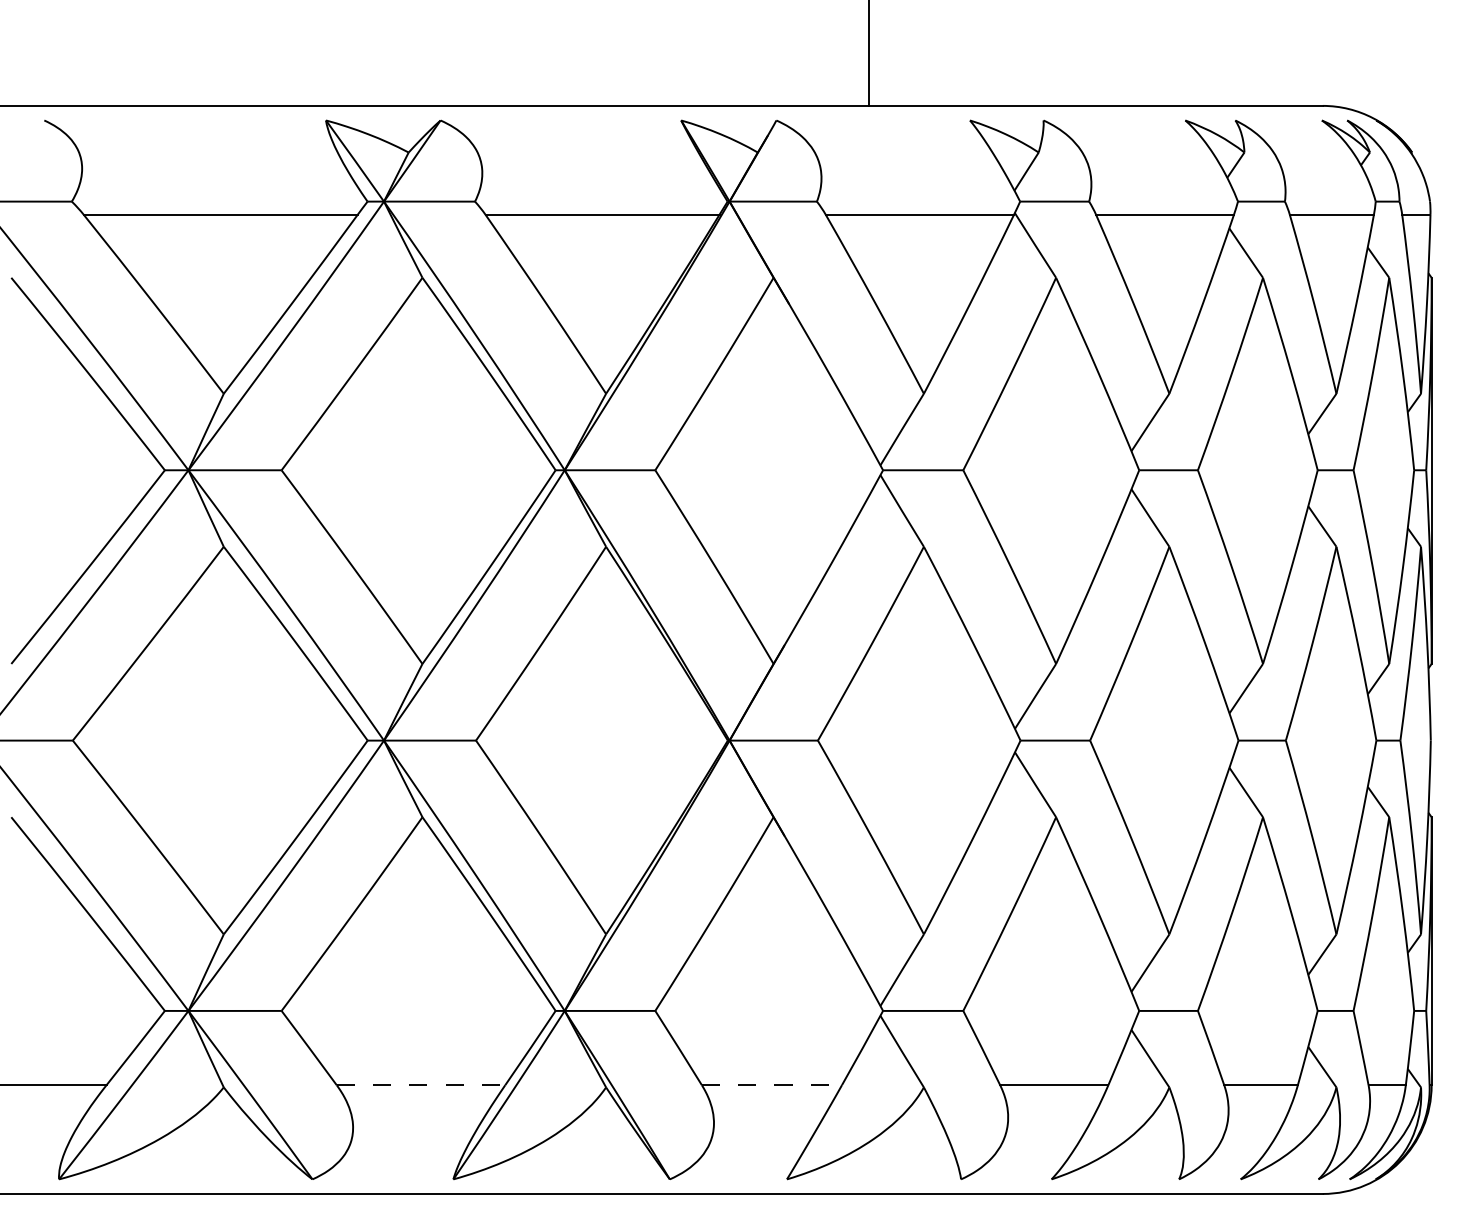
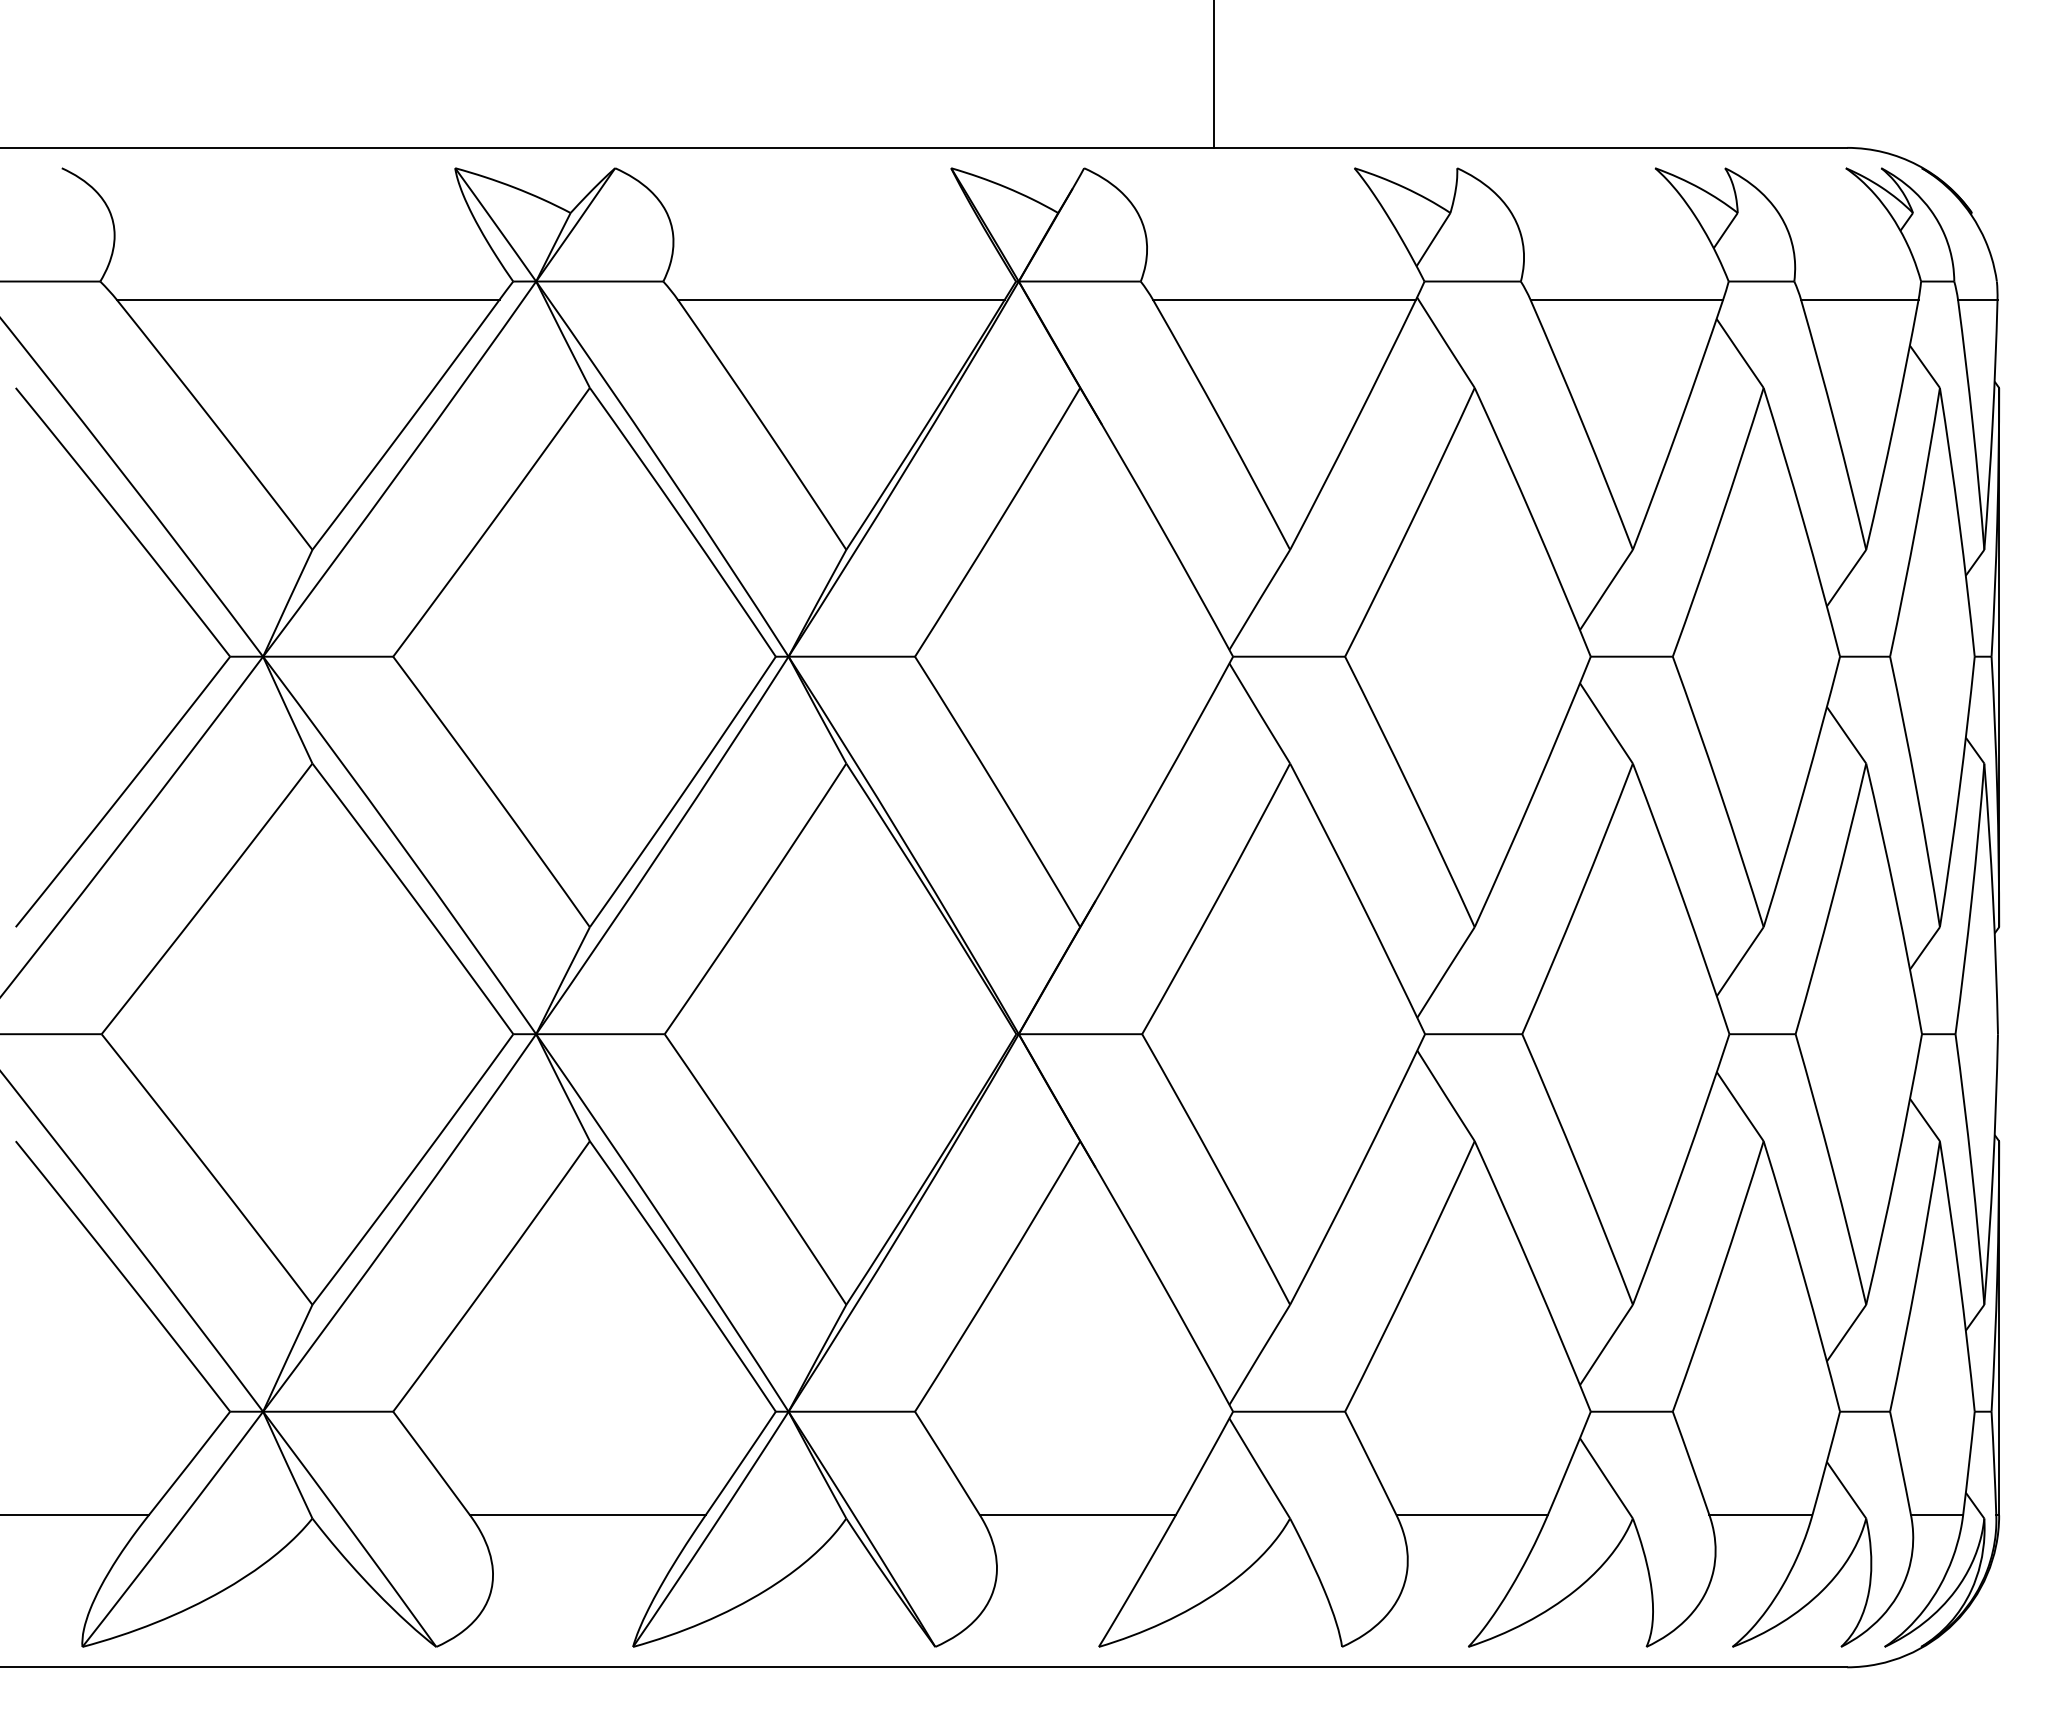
line: (420, 1085) -> (587, 1515), dashed -> solid
line: (771, 1085) -> (1077, 1515), dashed -> solid

